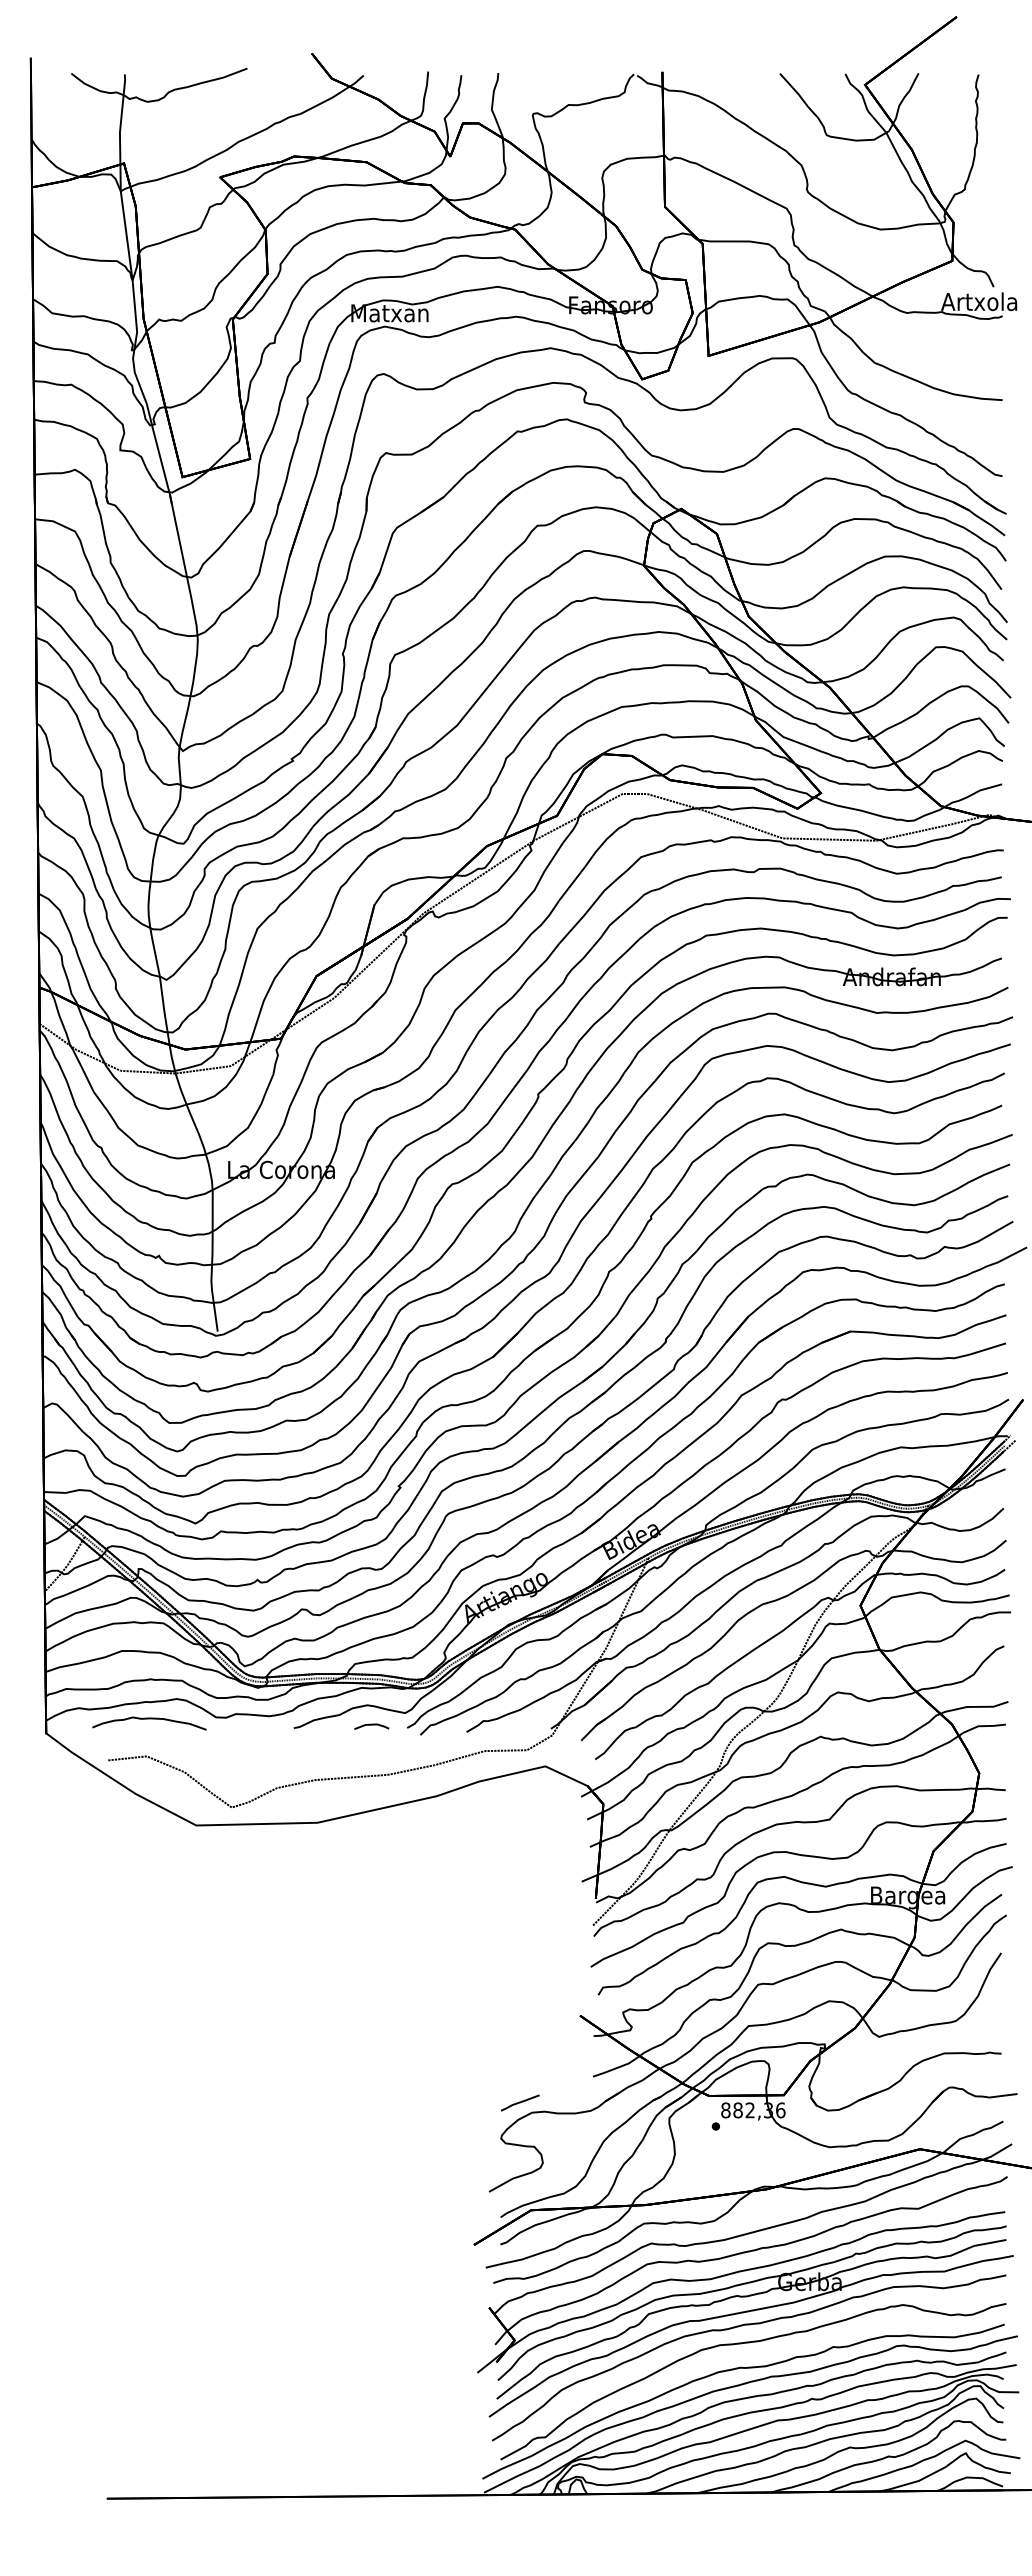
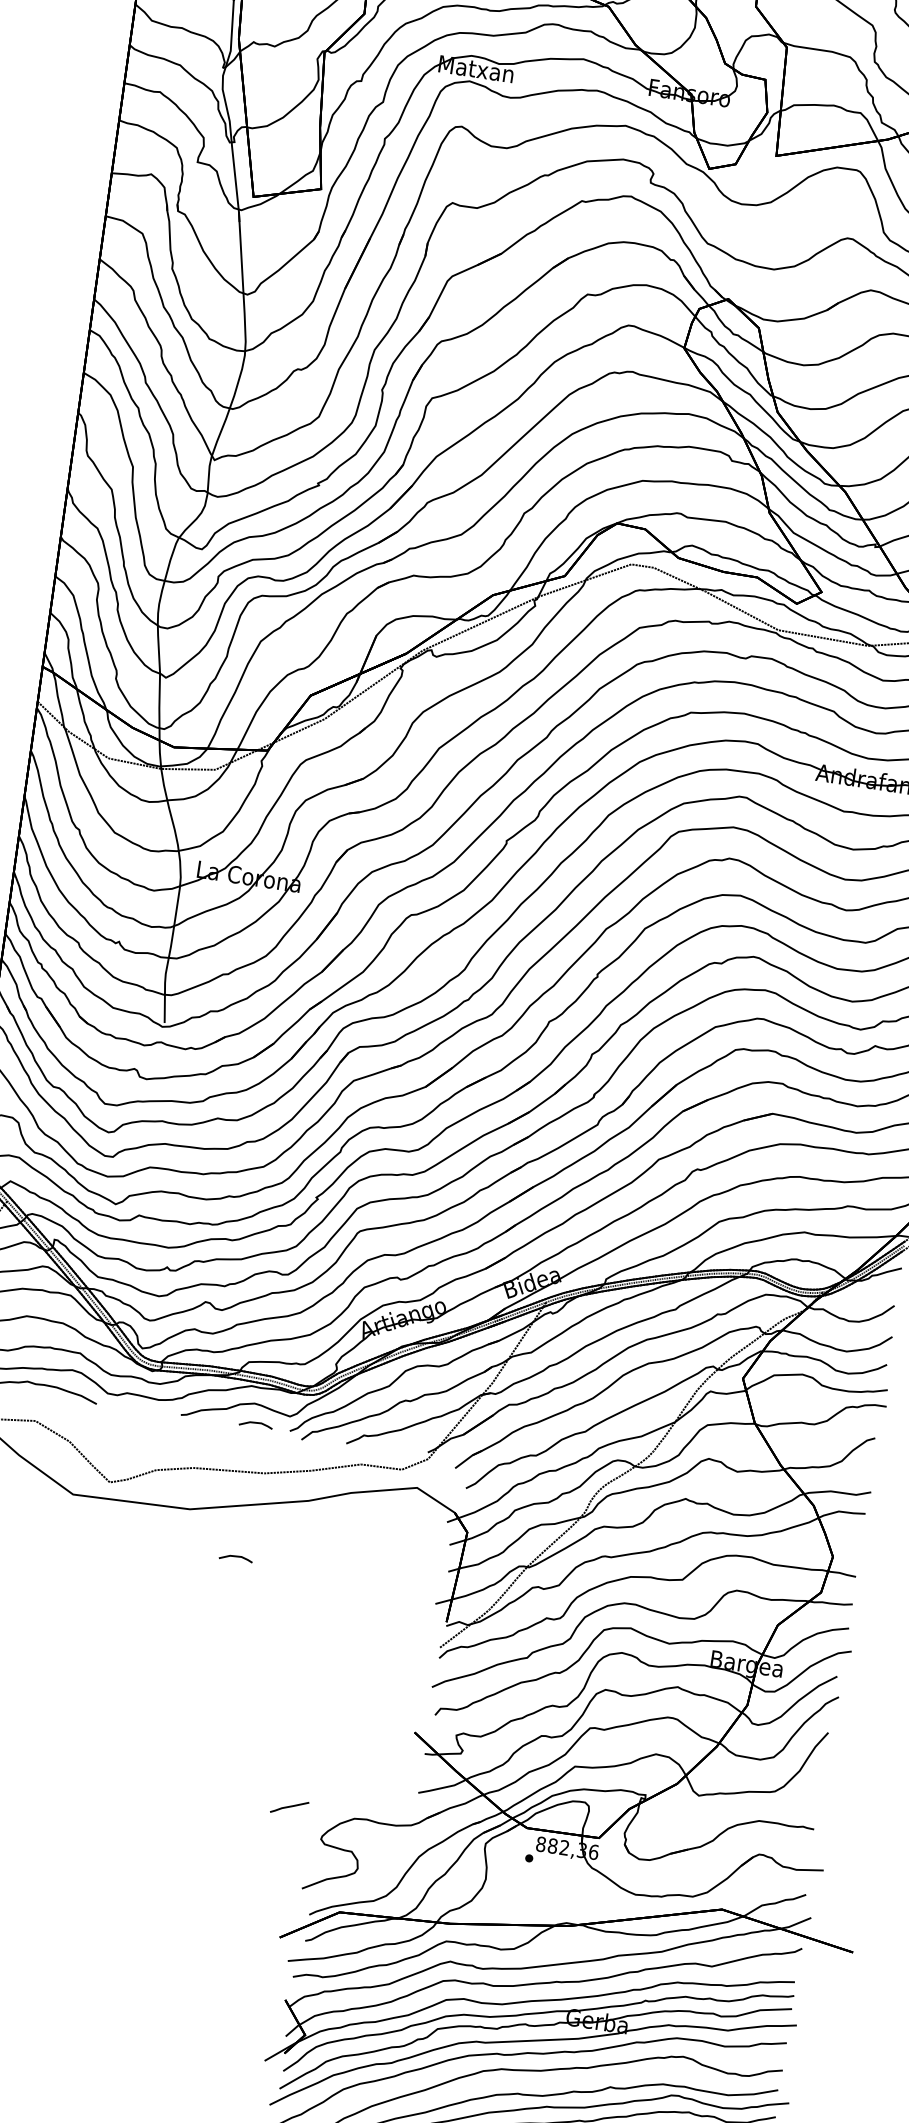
line: (371, 1864) -> (235, 1557), added
line: (520, 2102) -> (289, 1806), moved

